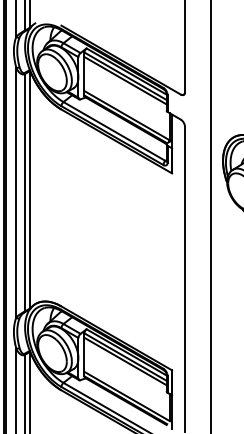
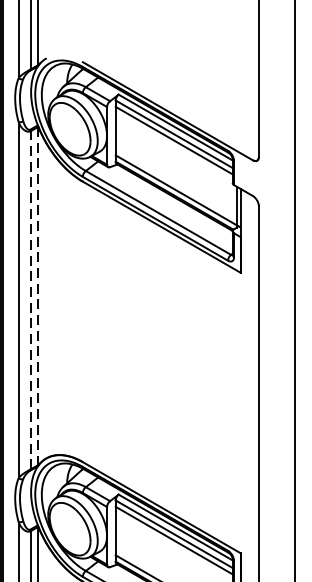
line: (30, 189) -> (38, 295), solid -> dashed
line: (24, 192) -> (30, 299), solid -> dashed

